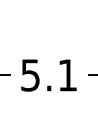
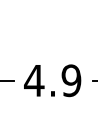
text: (48, 75) -> (52, 80), 5.1 -> 4.9

